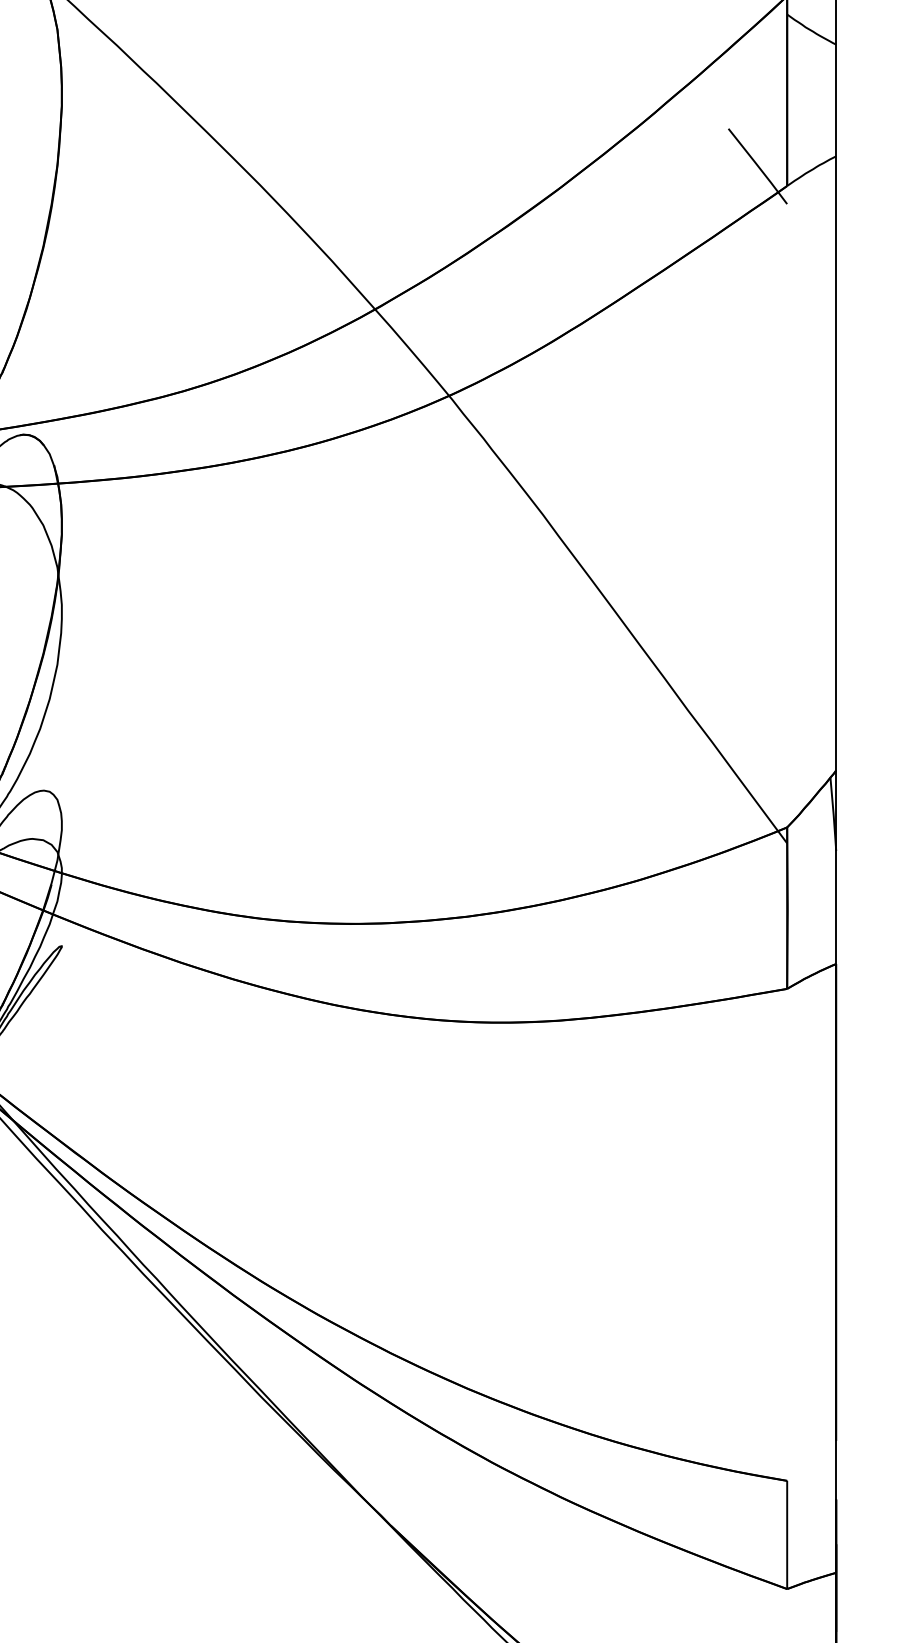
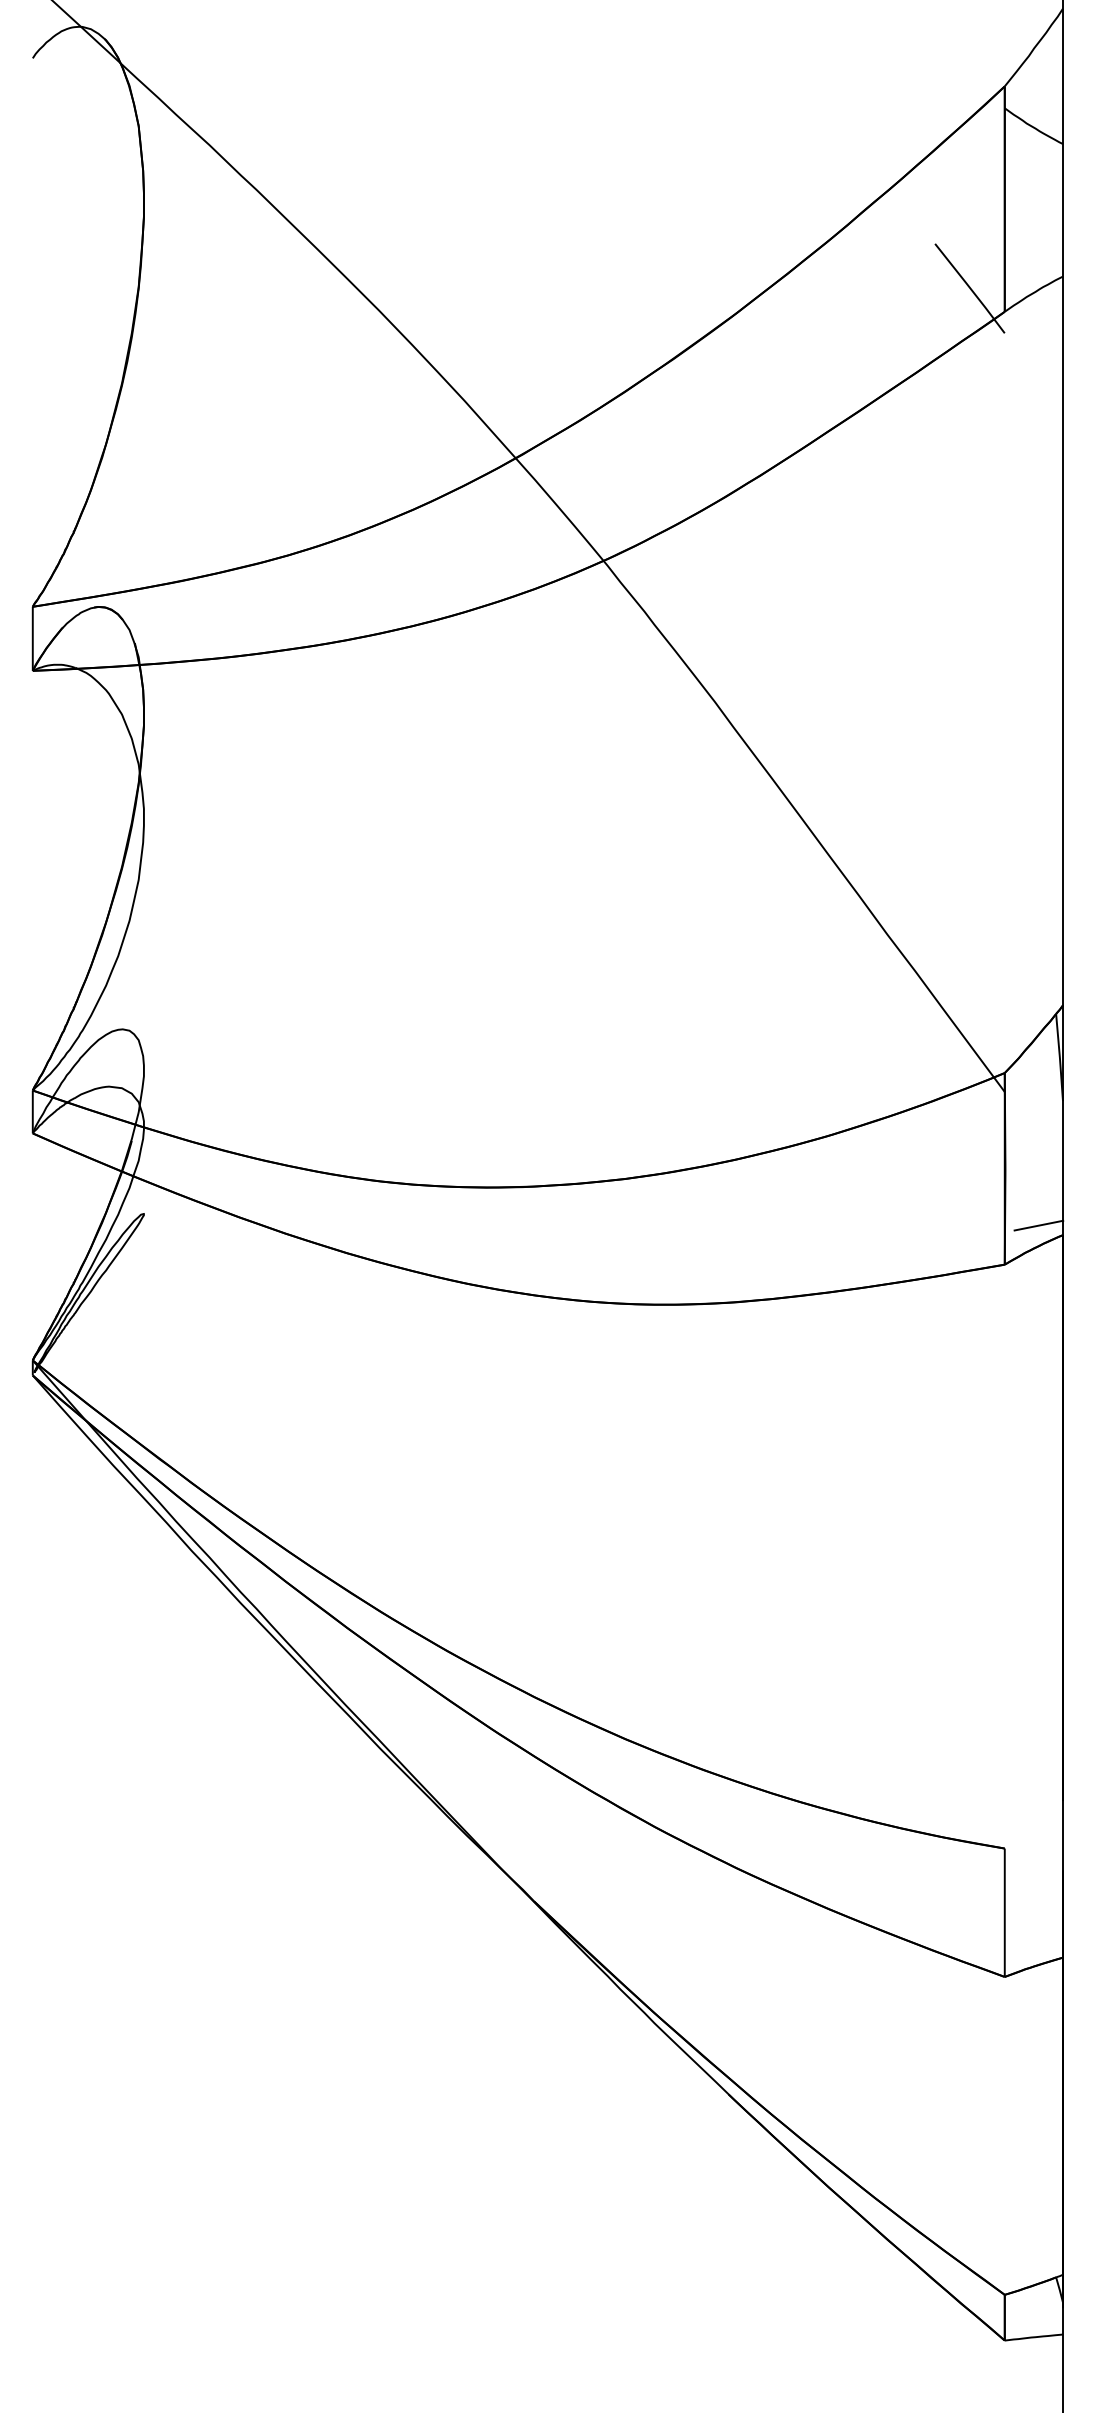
line: (815, 955) -> (1038, 1225), added

